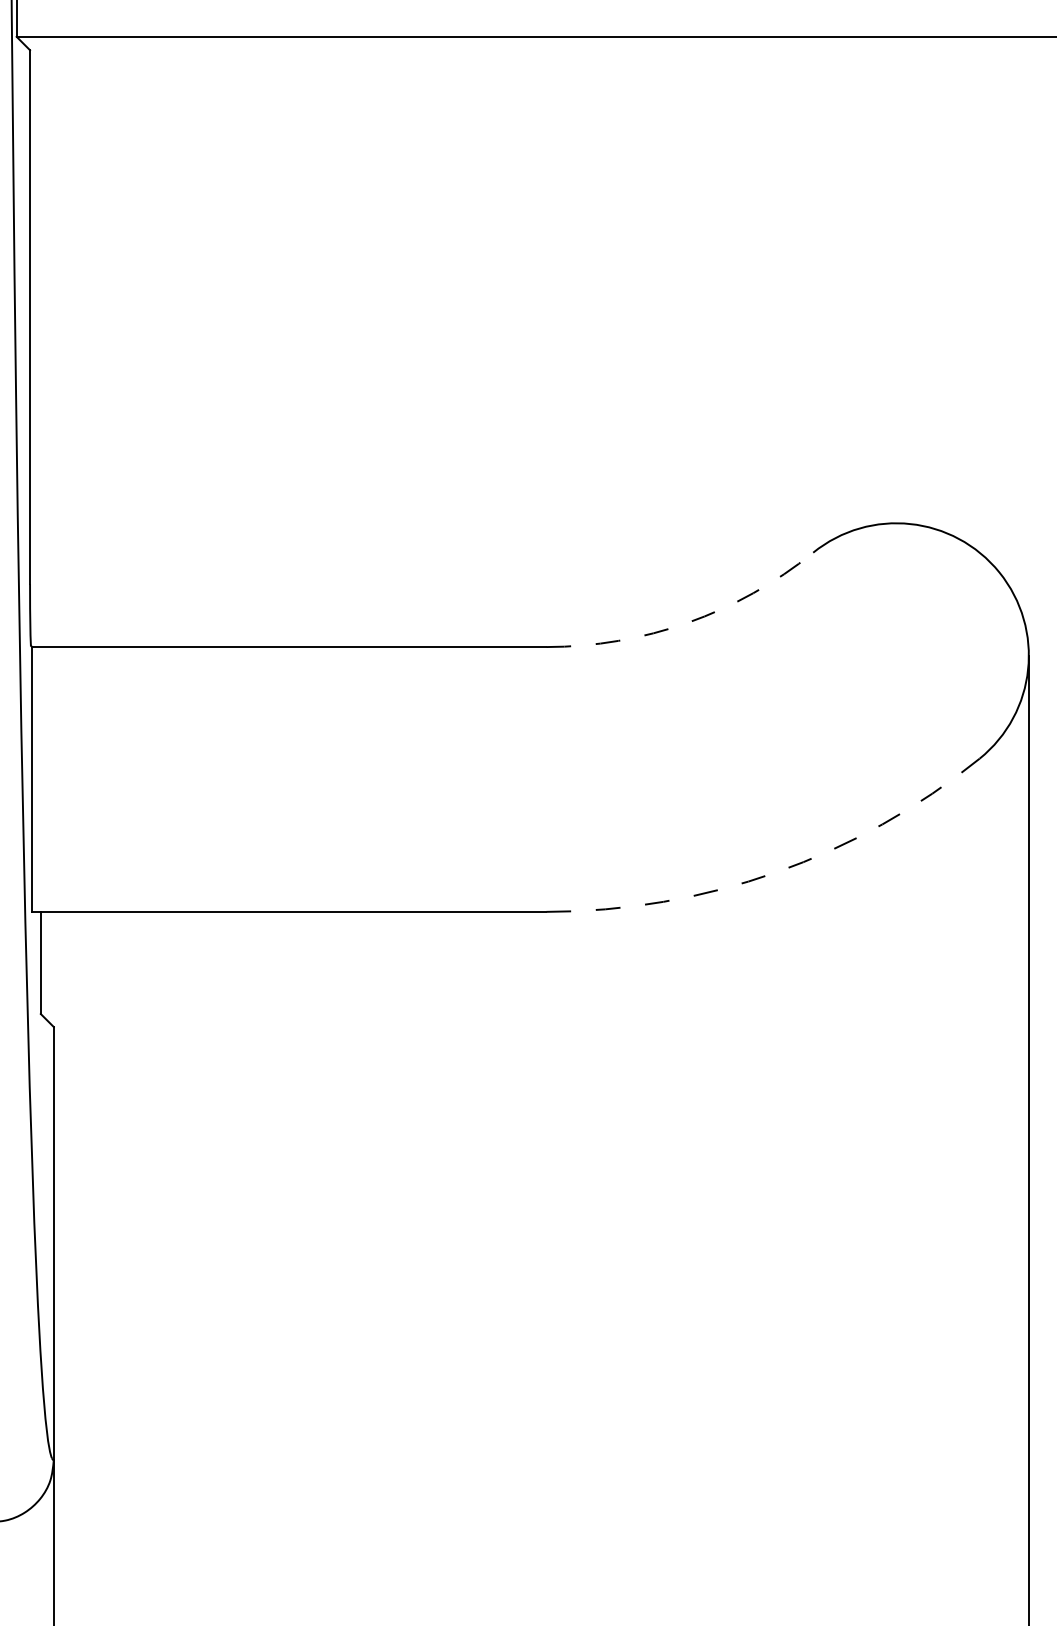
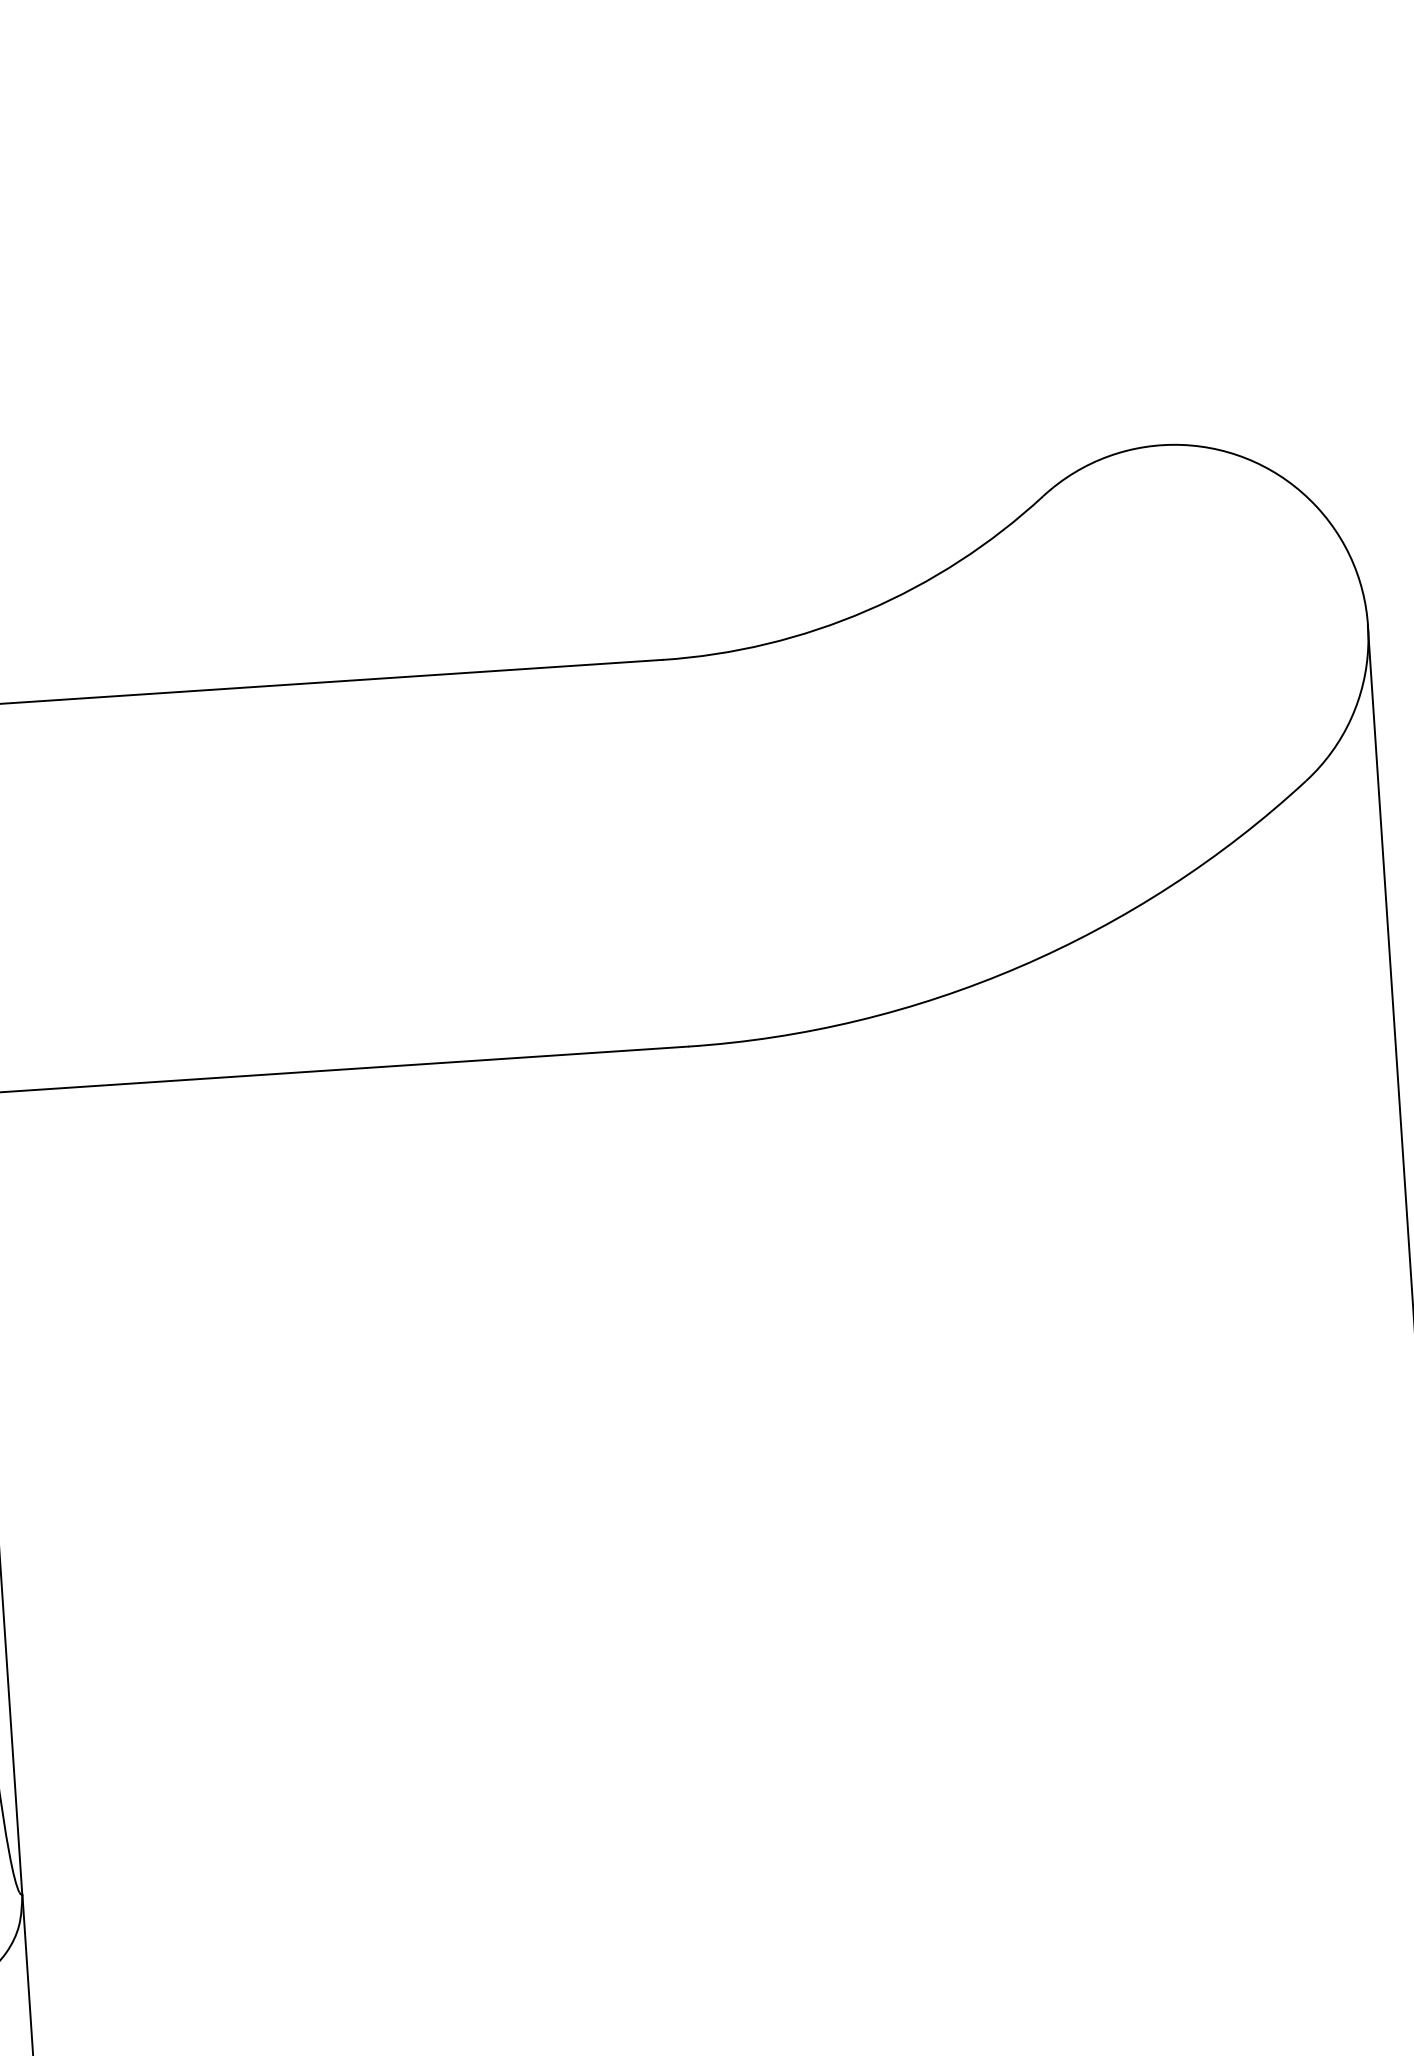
arc: (687, 622) -> (866, 610), dashed -> solid
arc: (776, 872) -> (1020, 966), dashed -> solid

